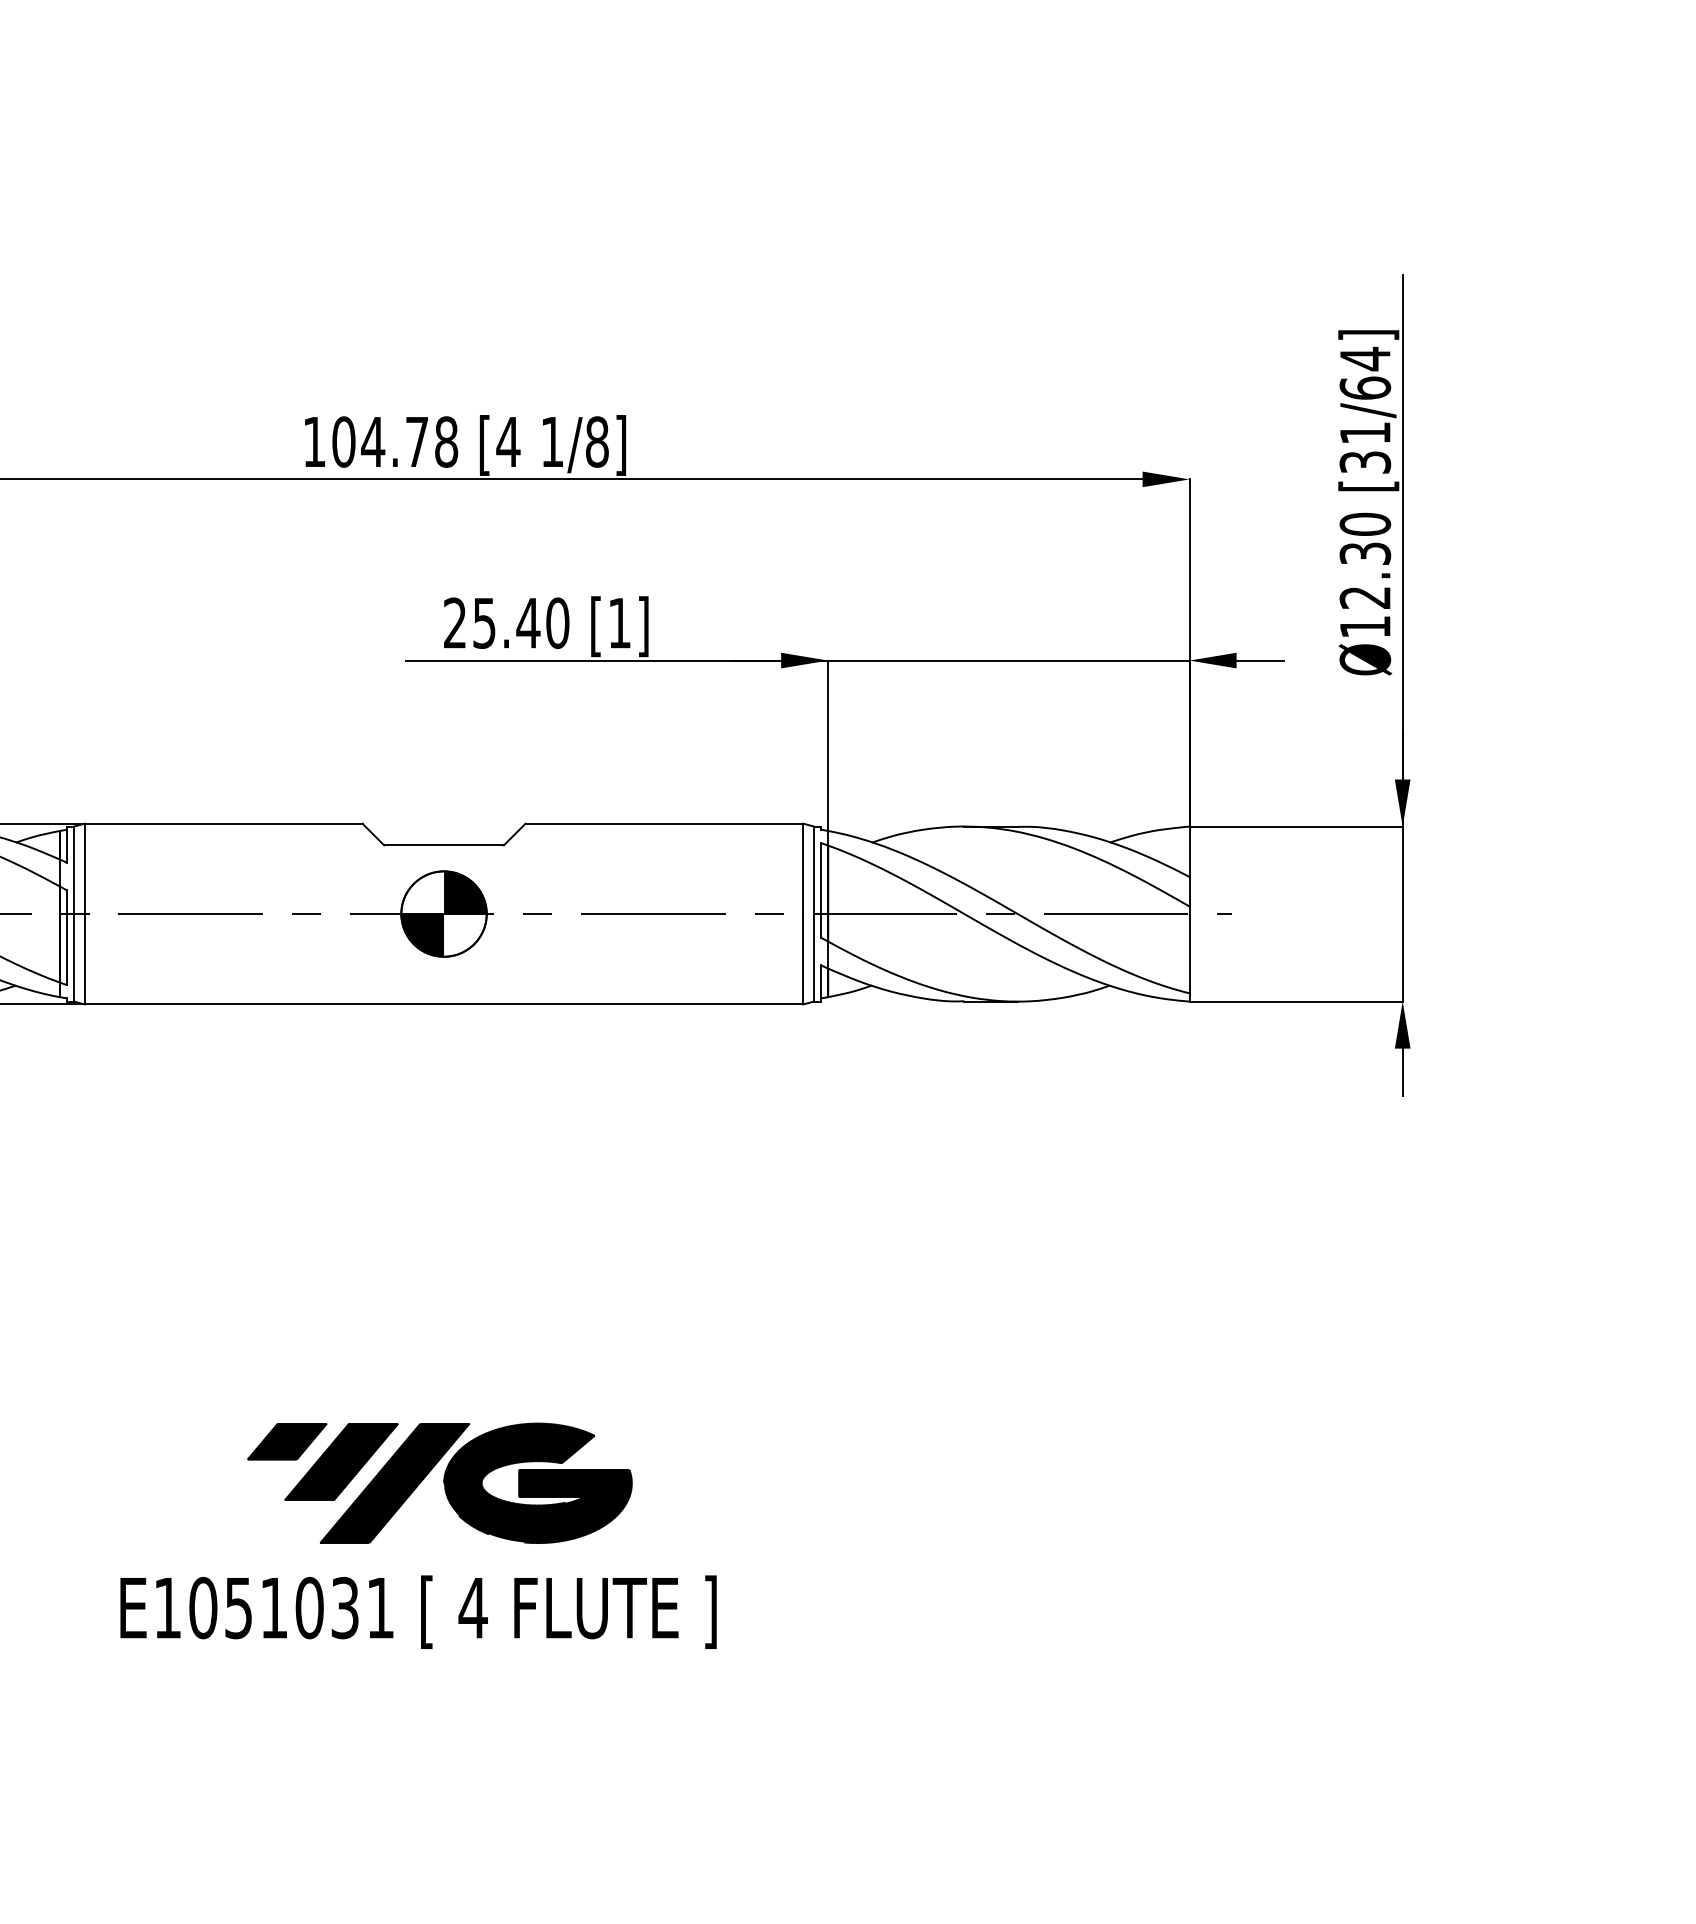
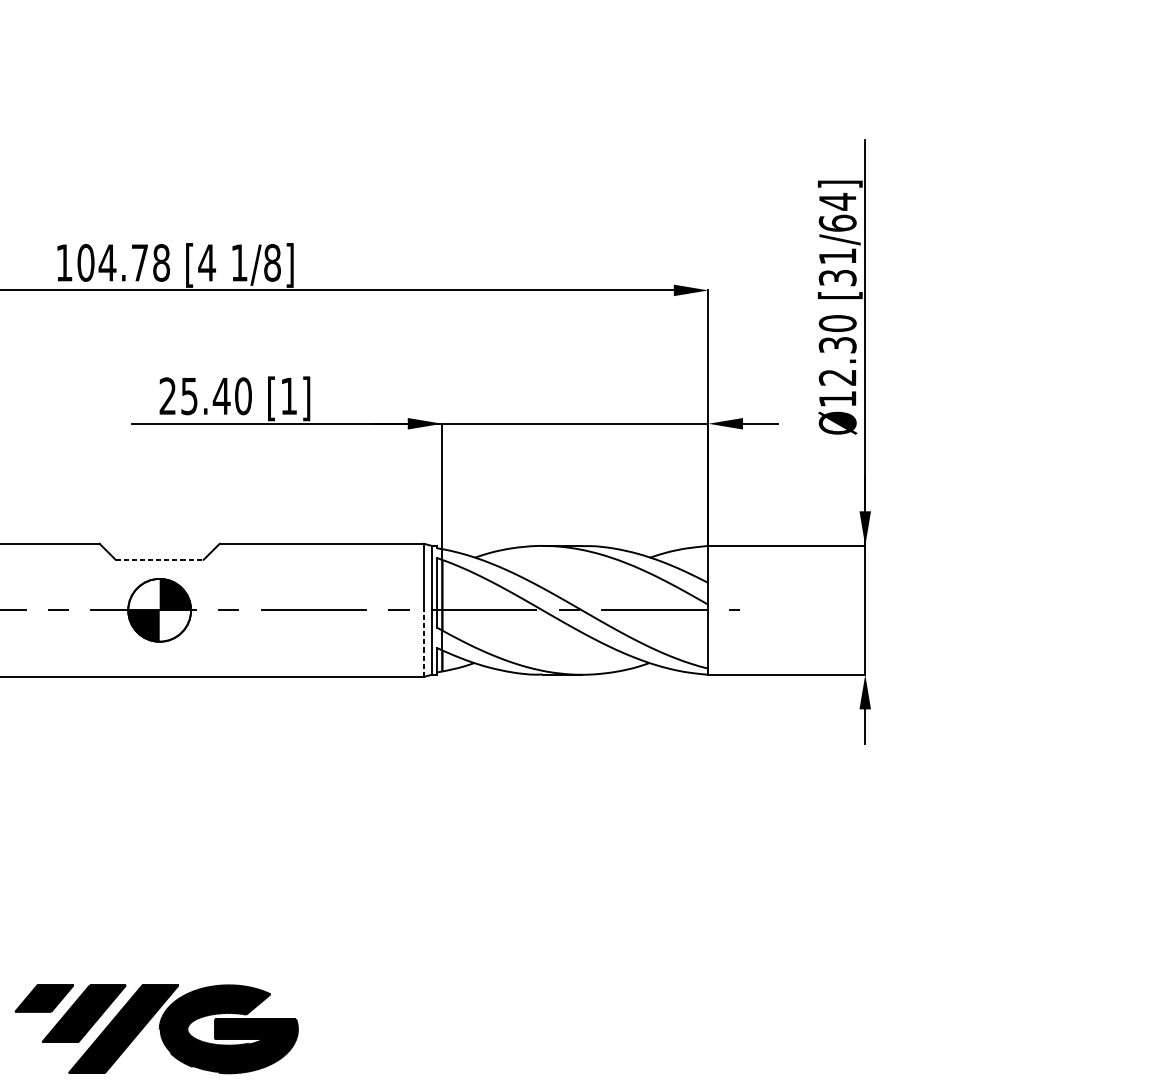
line: (444, 845) -> (160, 559), solid -> dashed
line: (803, 958) -> (424, 643), solid -> dashed

